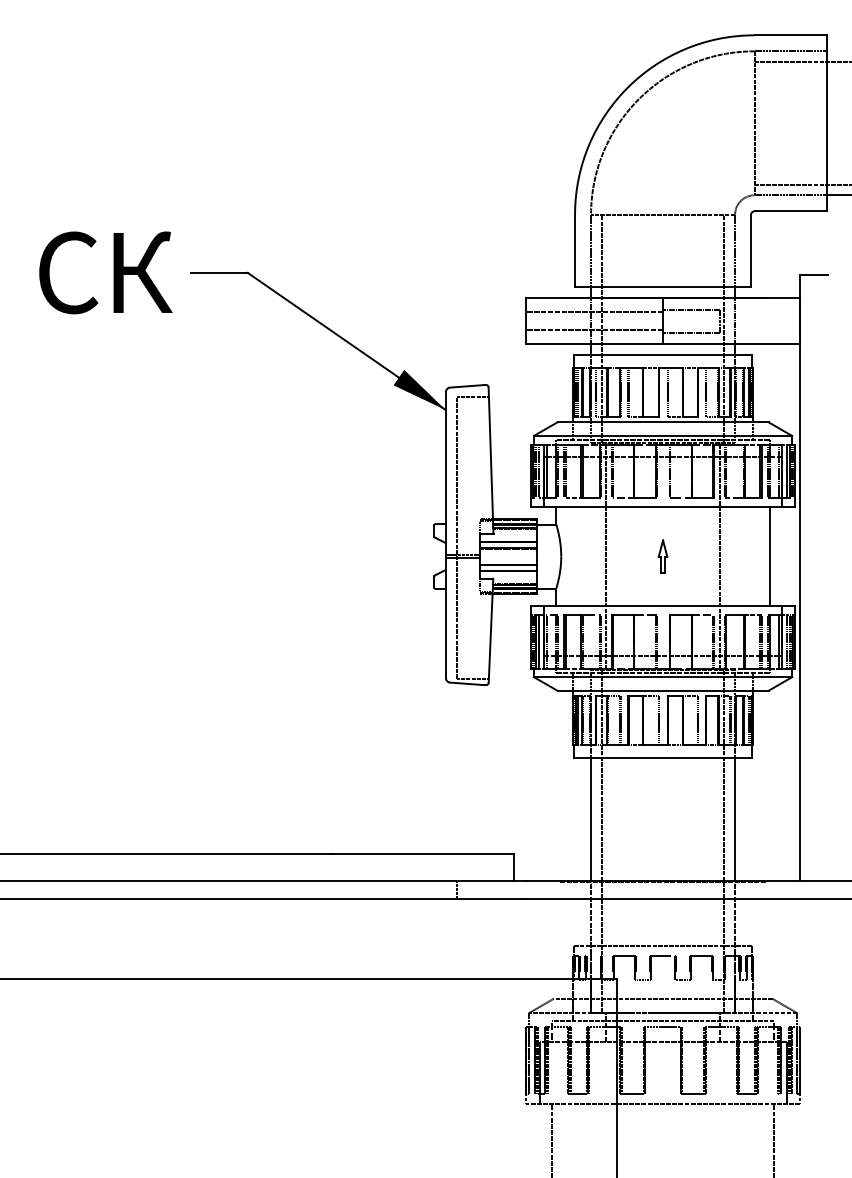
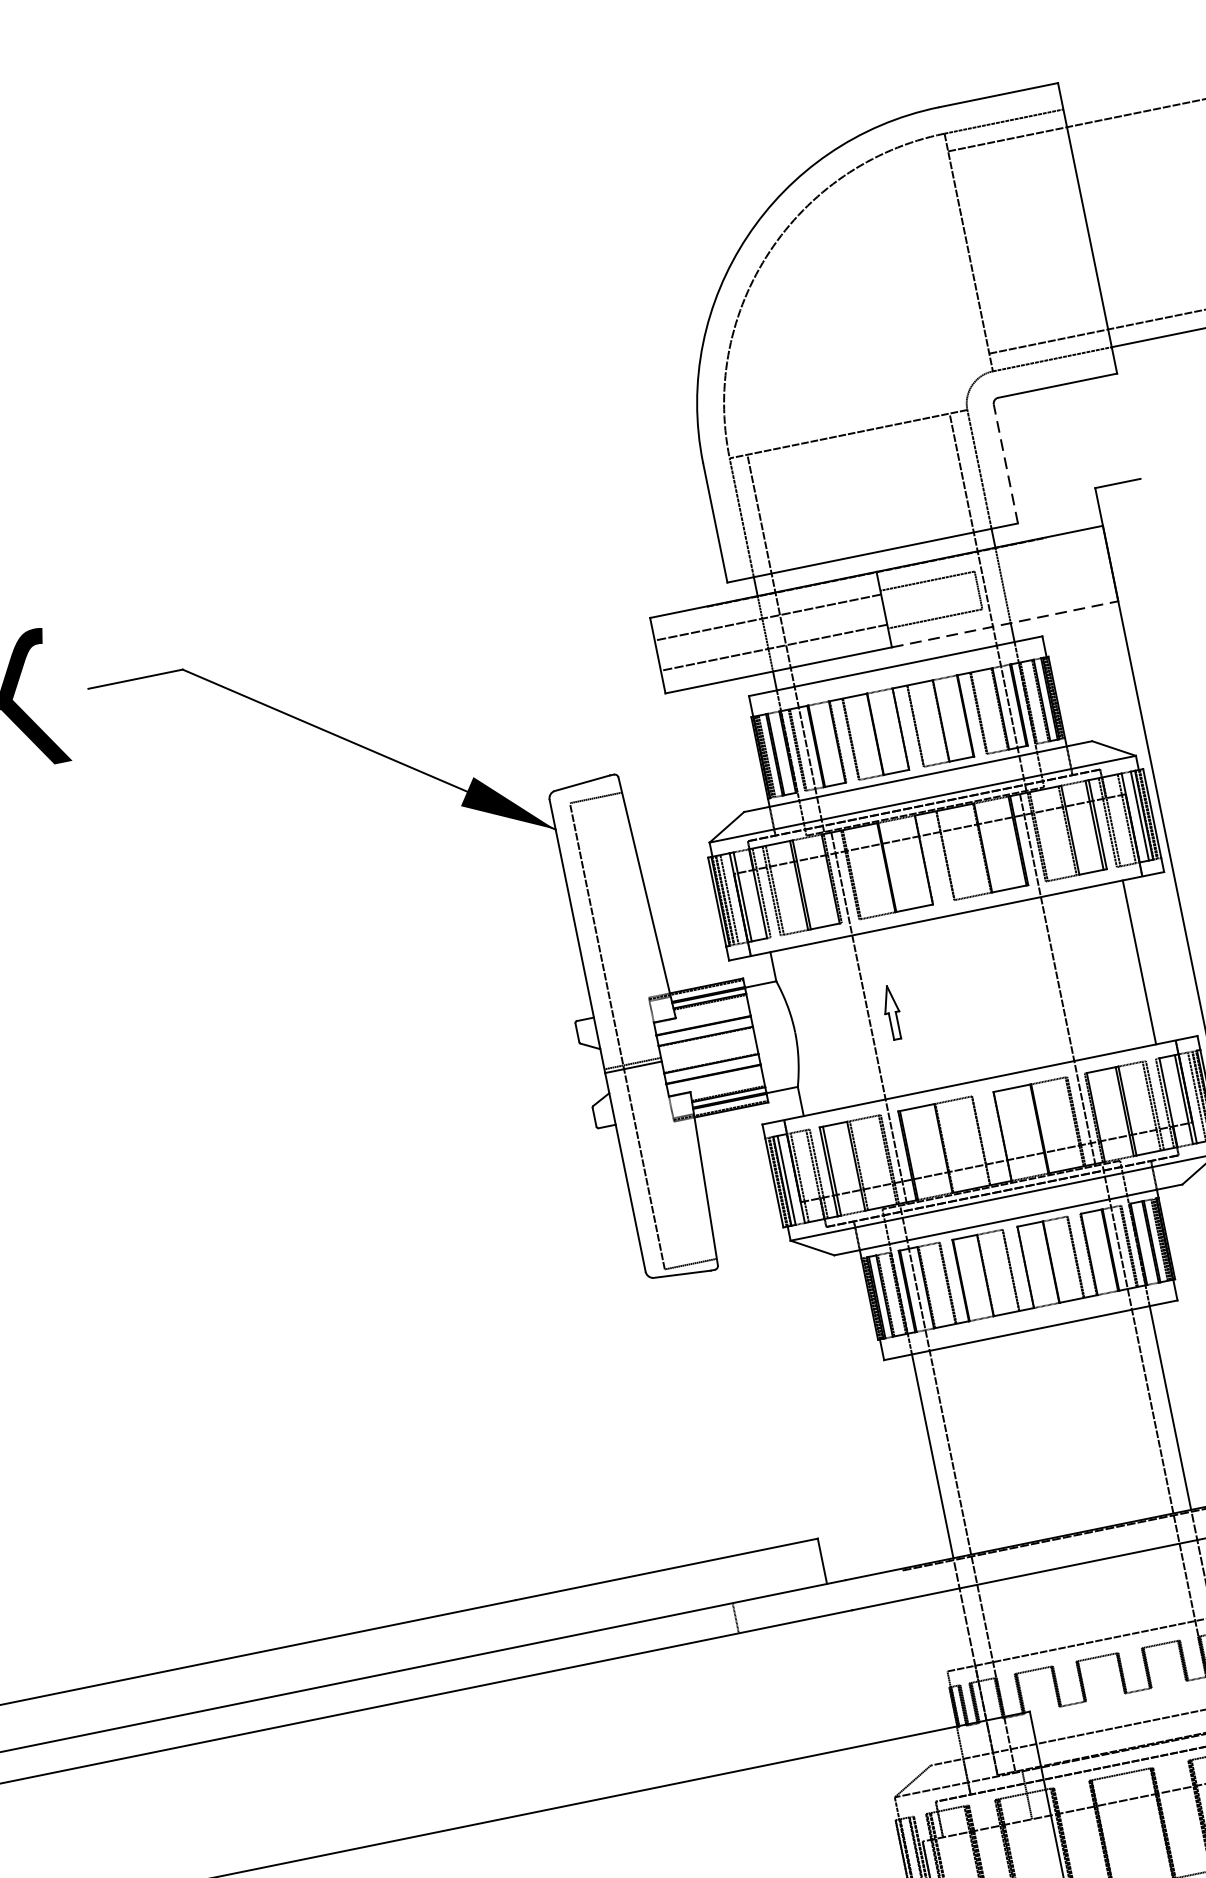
line: (751, 250) -> (1006, 463), solid -> dashed
line: (731, 343) -> (1004, 623), solid -> dashed
part: (662, 556) -> (891, 1012), moved

